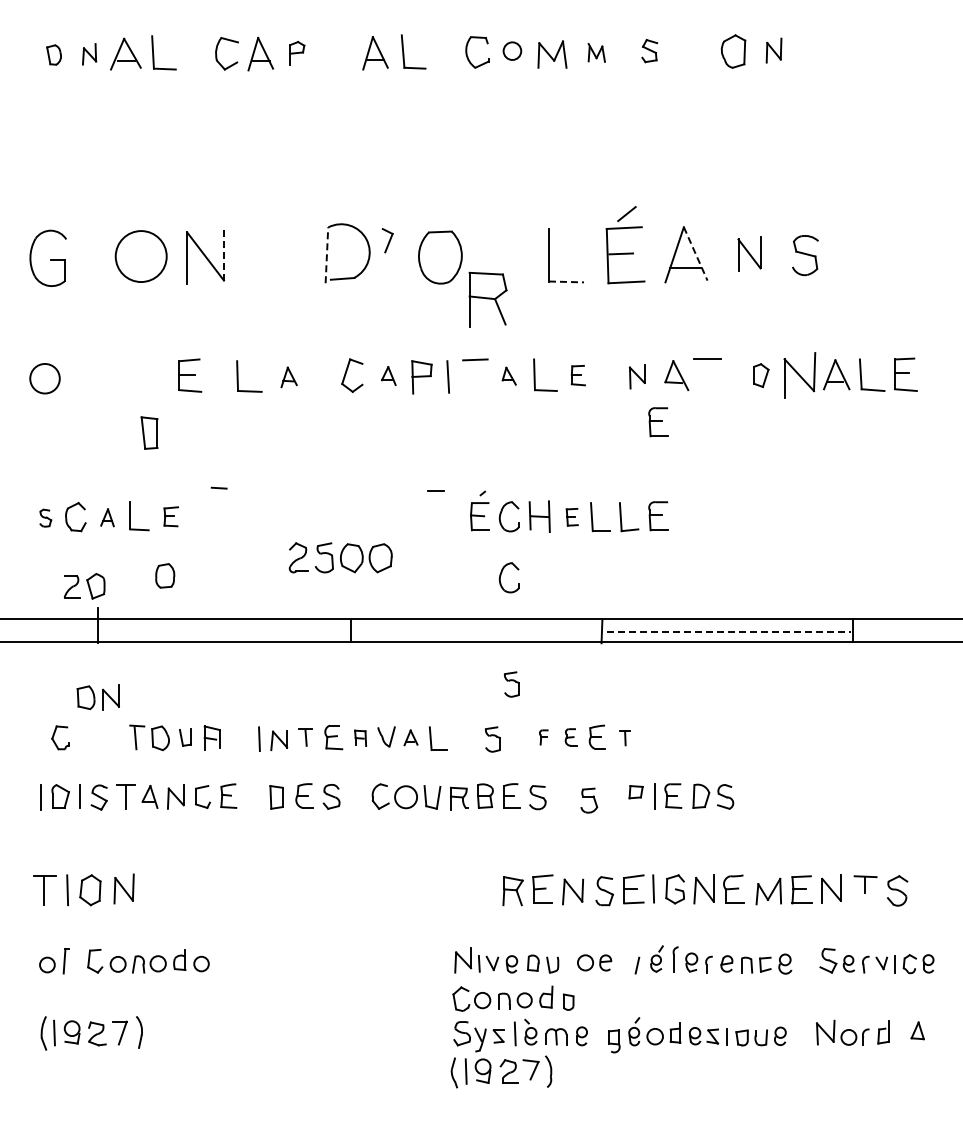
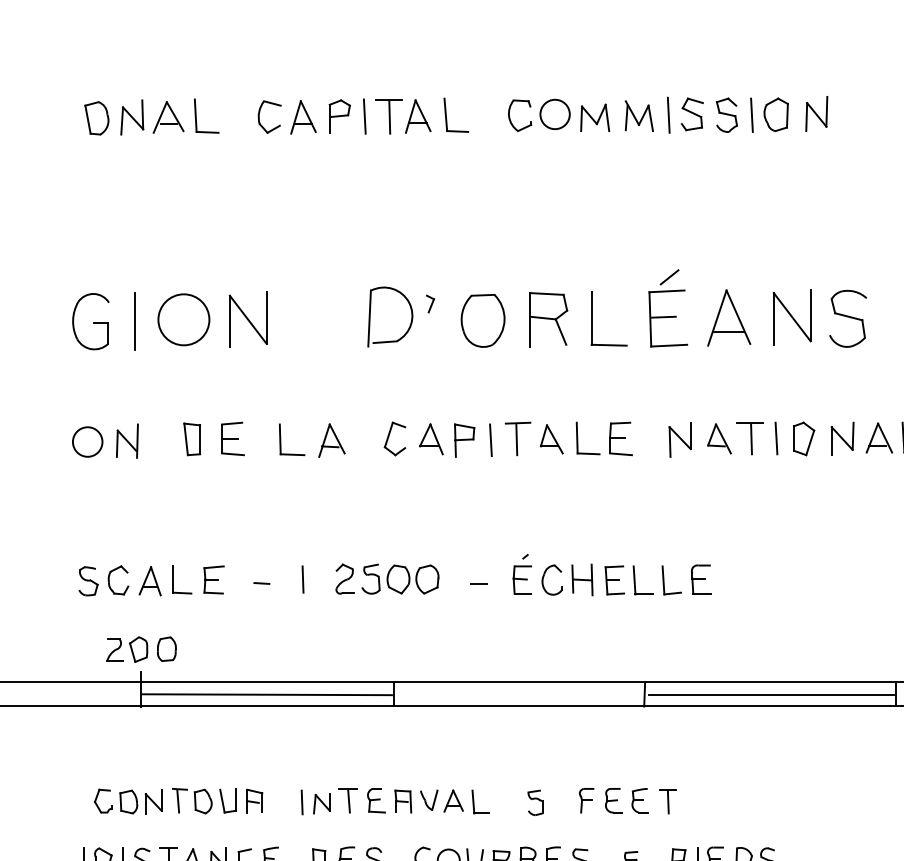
circle: (512, 50) -> (555, 113), size x1.67
part: (649, 50) -> (692, 113), size x1.43
part: (773, 50) -> (816, 113), size x1.43
line: (625, 51) -> (668, 114), added
part: (684, 51) -> (727, 114), added
line: (709, 51) -> (752, 114), added
part: (596, 52) -> (639, 115), size x1.67
part: (297, 53) -> (340, 116), size x1.43
line: (321, 53) -> (364, 116), added
part: (346, 53) -> (389, 116), added
part: (53, 54) -> (96, 117), size x1.67
part: (89, 54) -> (132, 117), size x1.67
part: (387, 240) -> (430, 303), size x0.71
part: (749, 253) -> (792, 316), size x1.67
line: (224, 254) -> (267, 317), dashed -> solid
line: (326, 254) -> (369, 317), dashed -> solid
line: (695, 254) -> (738, 317), dashed -> solid
part: (805, 255) -> (848, 318), size x1.43
line: (92, 257) -> (135, 320), added
line: (566, 281) -> (609, 344), dashed -> solid
part: (487, 299) -> (548, 319), moved
part: (388, 375) -> (431, 438), size x1.67
part: (578, 375) -> (621, 438), size x1.67
line: (733, 375) -> (776, 438), added
part: (761, 375) -> (804, 438), size x1.43
part: (799, 375) -> (842, 438), size x0.71
line: (473, 376) -> (516, 439), added
part: (509, 376) -> (552, 439), size x1.67
part: (636, 376) -> (679, 439), size x1.43
line: (708, 376) -> (751, 439), added
part: (84, 377) -> (127, 440), added
part: (288, 377) -> (331, 440), size x1.67
part: (658, 422) -> (701, 485), removed
part: (149, 432) -> (192, 438), moved
line: (218, 487) -> (261, 582), moved
line: (435, 490) -> (478, 583), moved
part: (170, 516) -> (213, 579), size x1.43
line: (259, 516) -> (302, 579), added
part: (107, 517) -> (150, 580), size x1.67
part: (572, 517) -> (615, 580), size x1.67
part: (45, 518) -> (88, 581), size x1.67
part: (340, 557) -> (387, 578), moved
part: (165, 575) -> (167, 648), moved
part: (501, 575) -> (544, 638), removed
line: (224, 631) -> (267, 694), added
line: (729, 631) -> (772, 694), dashed -> solid
part: (511, 684) -> (554, 747), removed
part: (97, 697) -> (140, 801), moved
part: (185, 737) -> (228, 800), size x1.43
part: (305, 737) -> (348, 800), size x1.43
part: (410, 737) -> (453, 800), size x1.43
part: (543, 737) -> (586, 800), size x1.67
part: (571, 737) -> (614, 800), size x1.43
part: (624, 737) -> (667, 800), size x1.67
part: (360, 738) -> (403, 801), size x1.43

